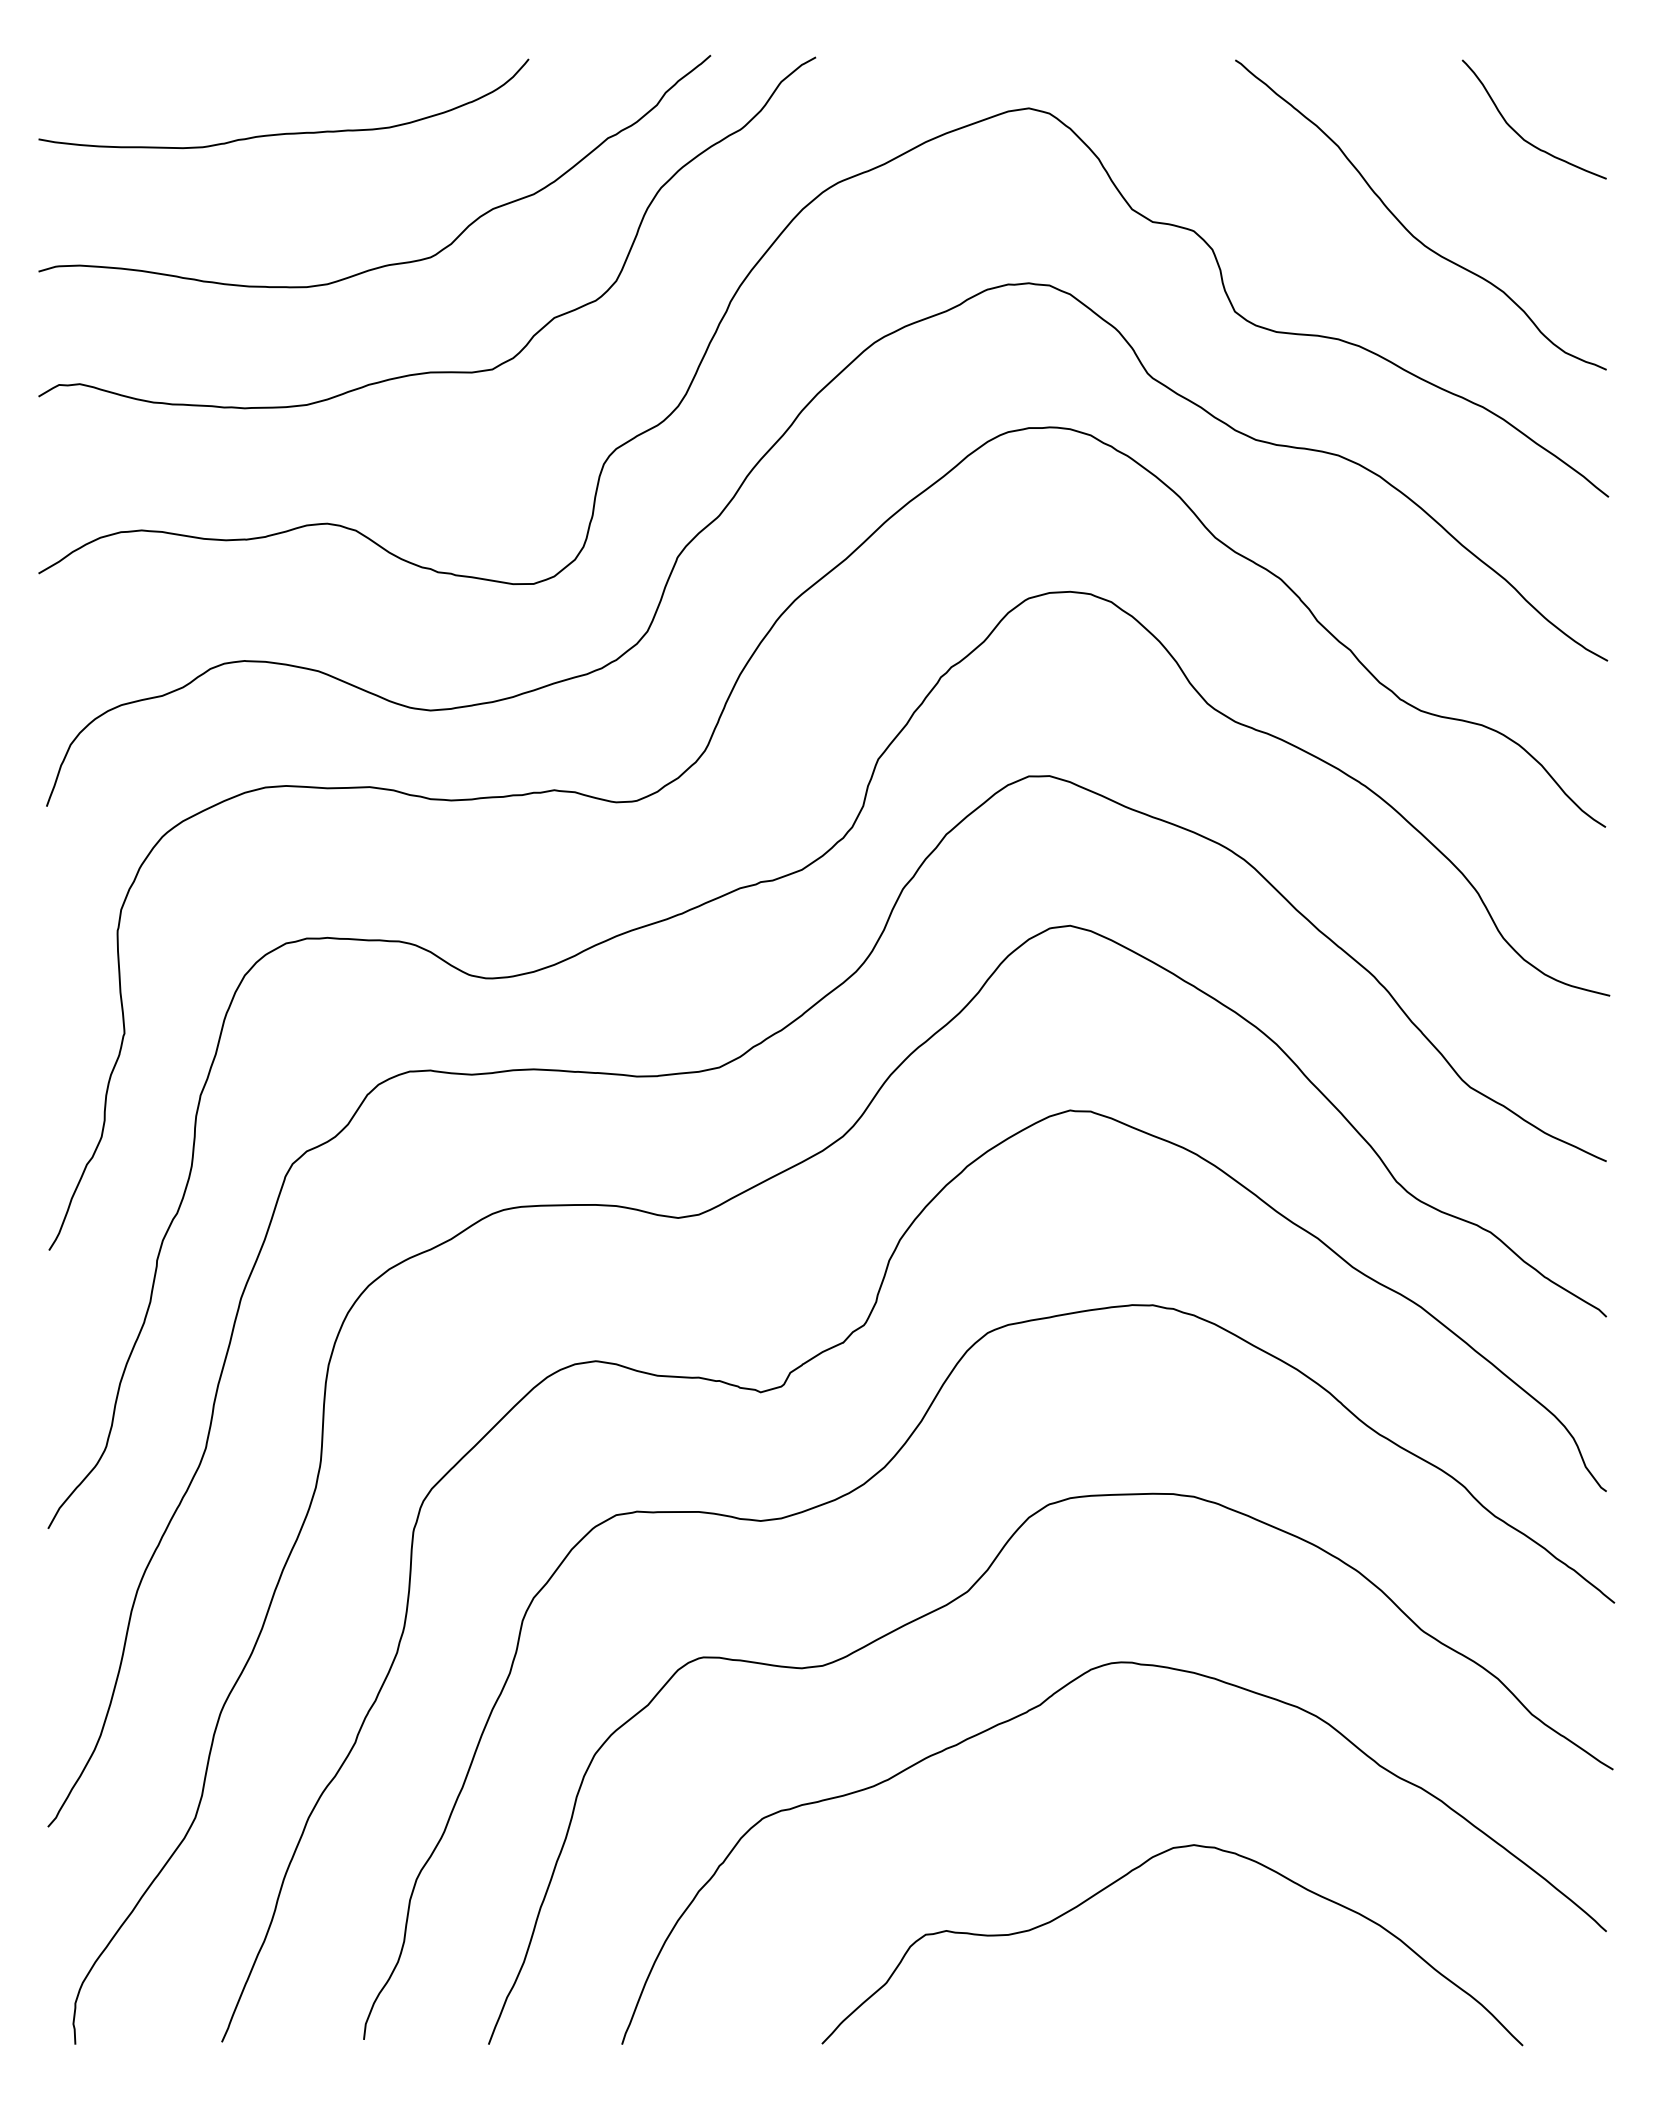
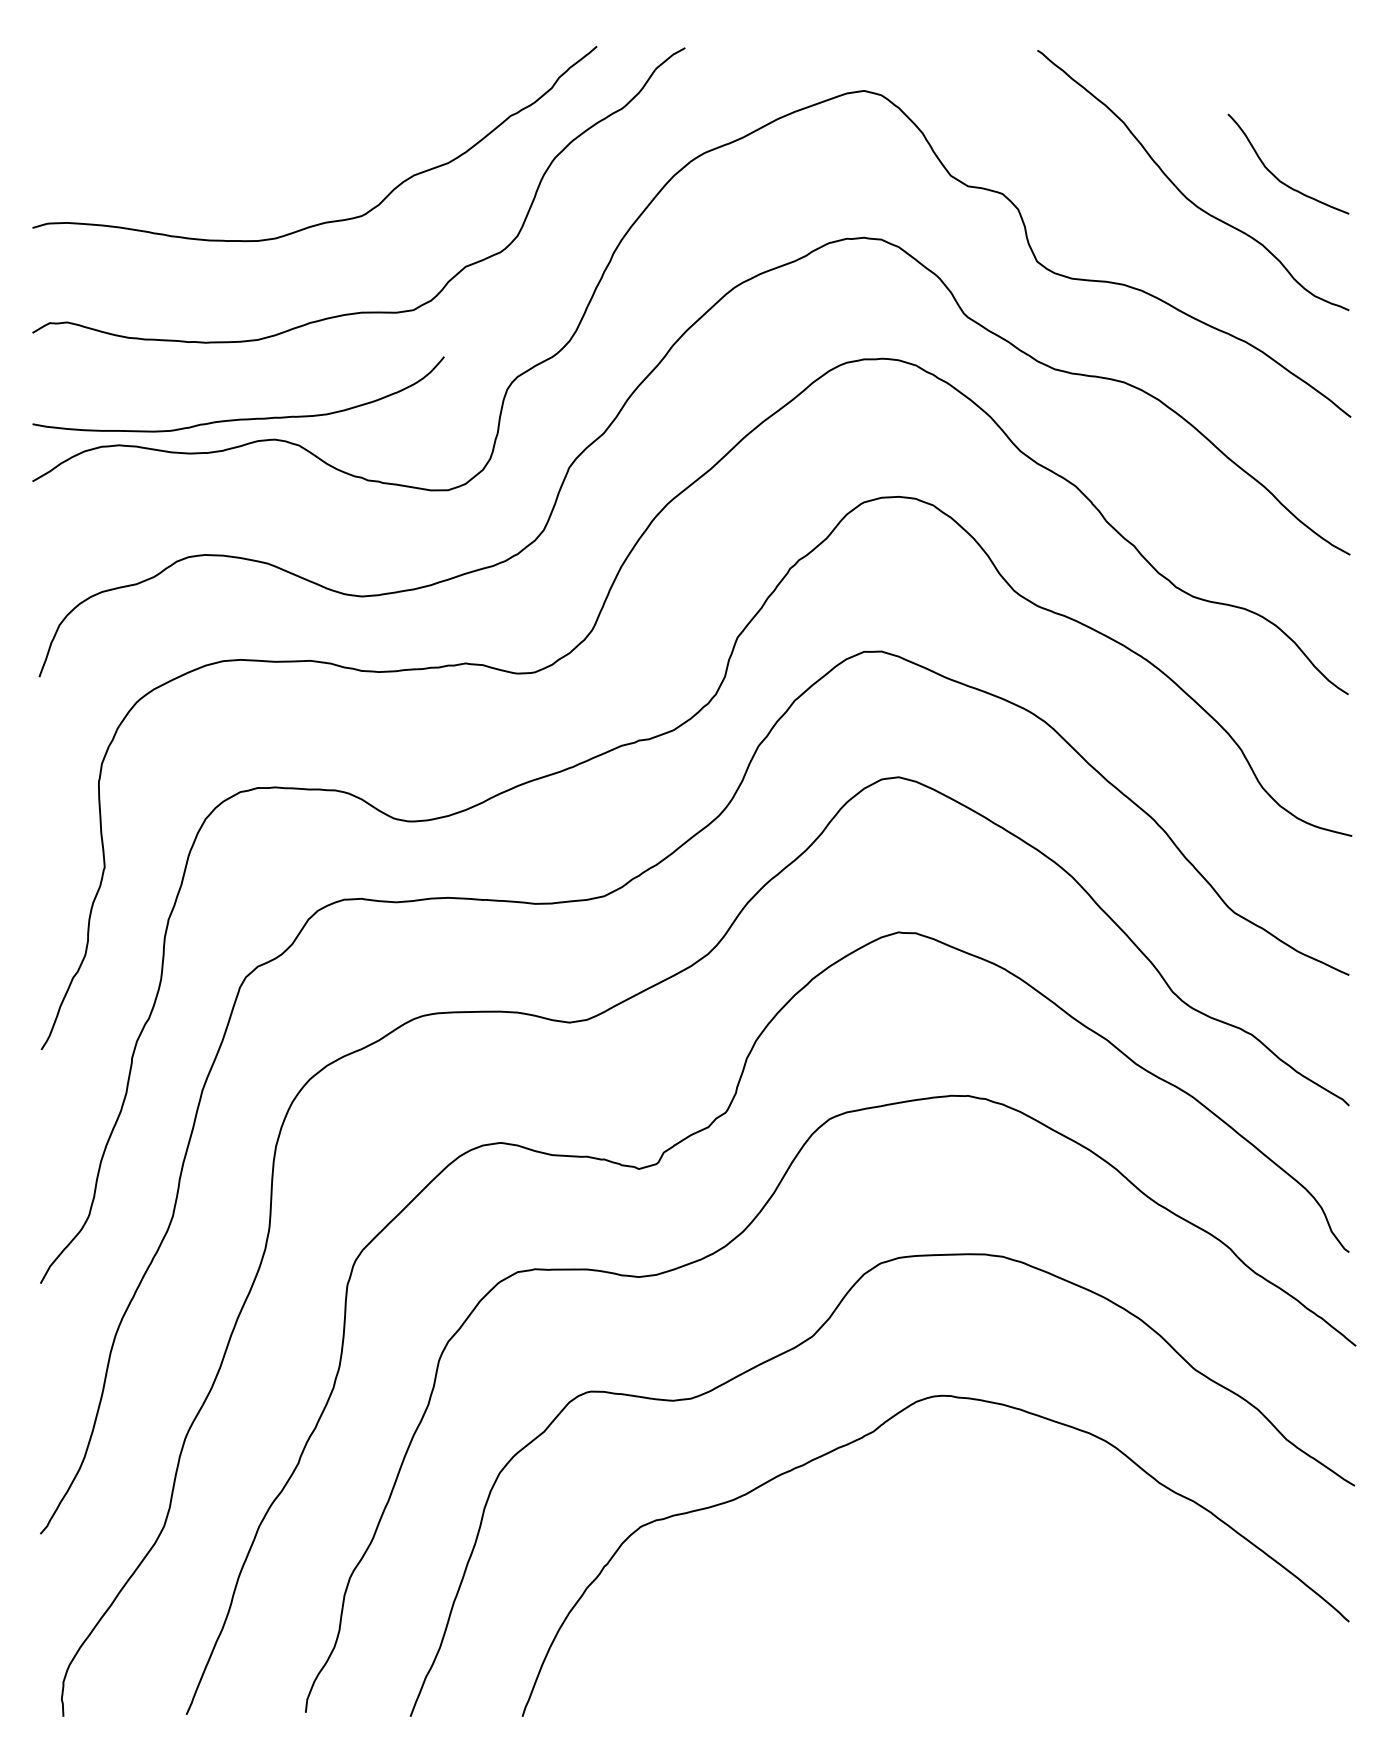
curve: (286, 132) -> (240, 418), moved
curve: (1518, 133) -> (1275, 175), moved
curve: (1127, 1875) -> (946, 1574), removed

